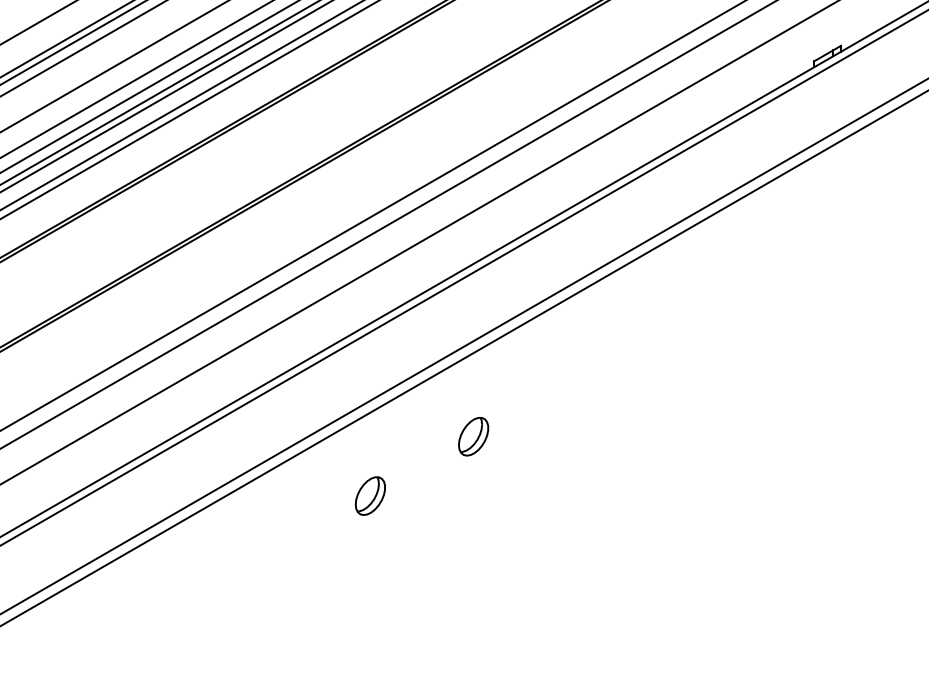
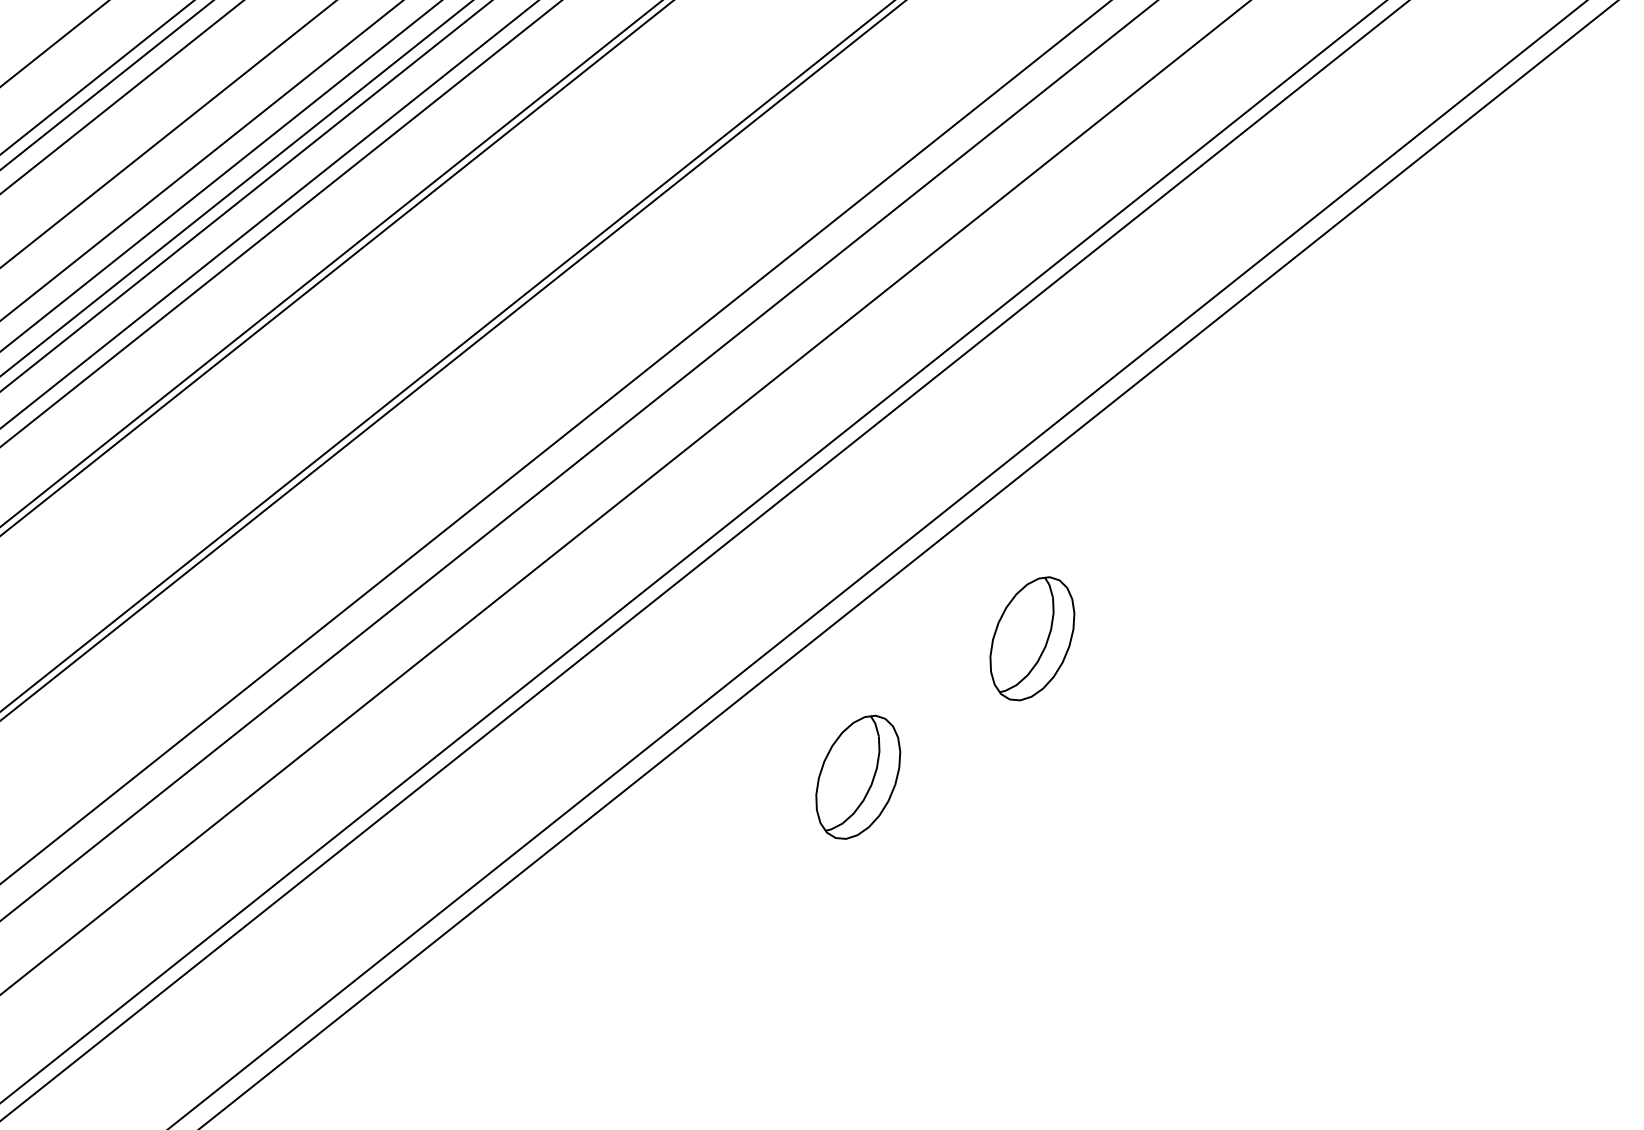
part: (473, 436) -> (1031, 638), size x1.67
part: (370, 495) -> (858, 776), size x1.67

